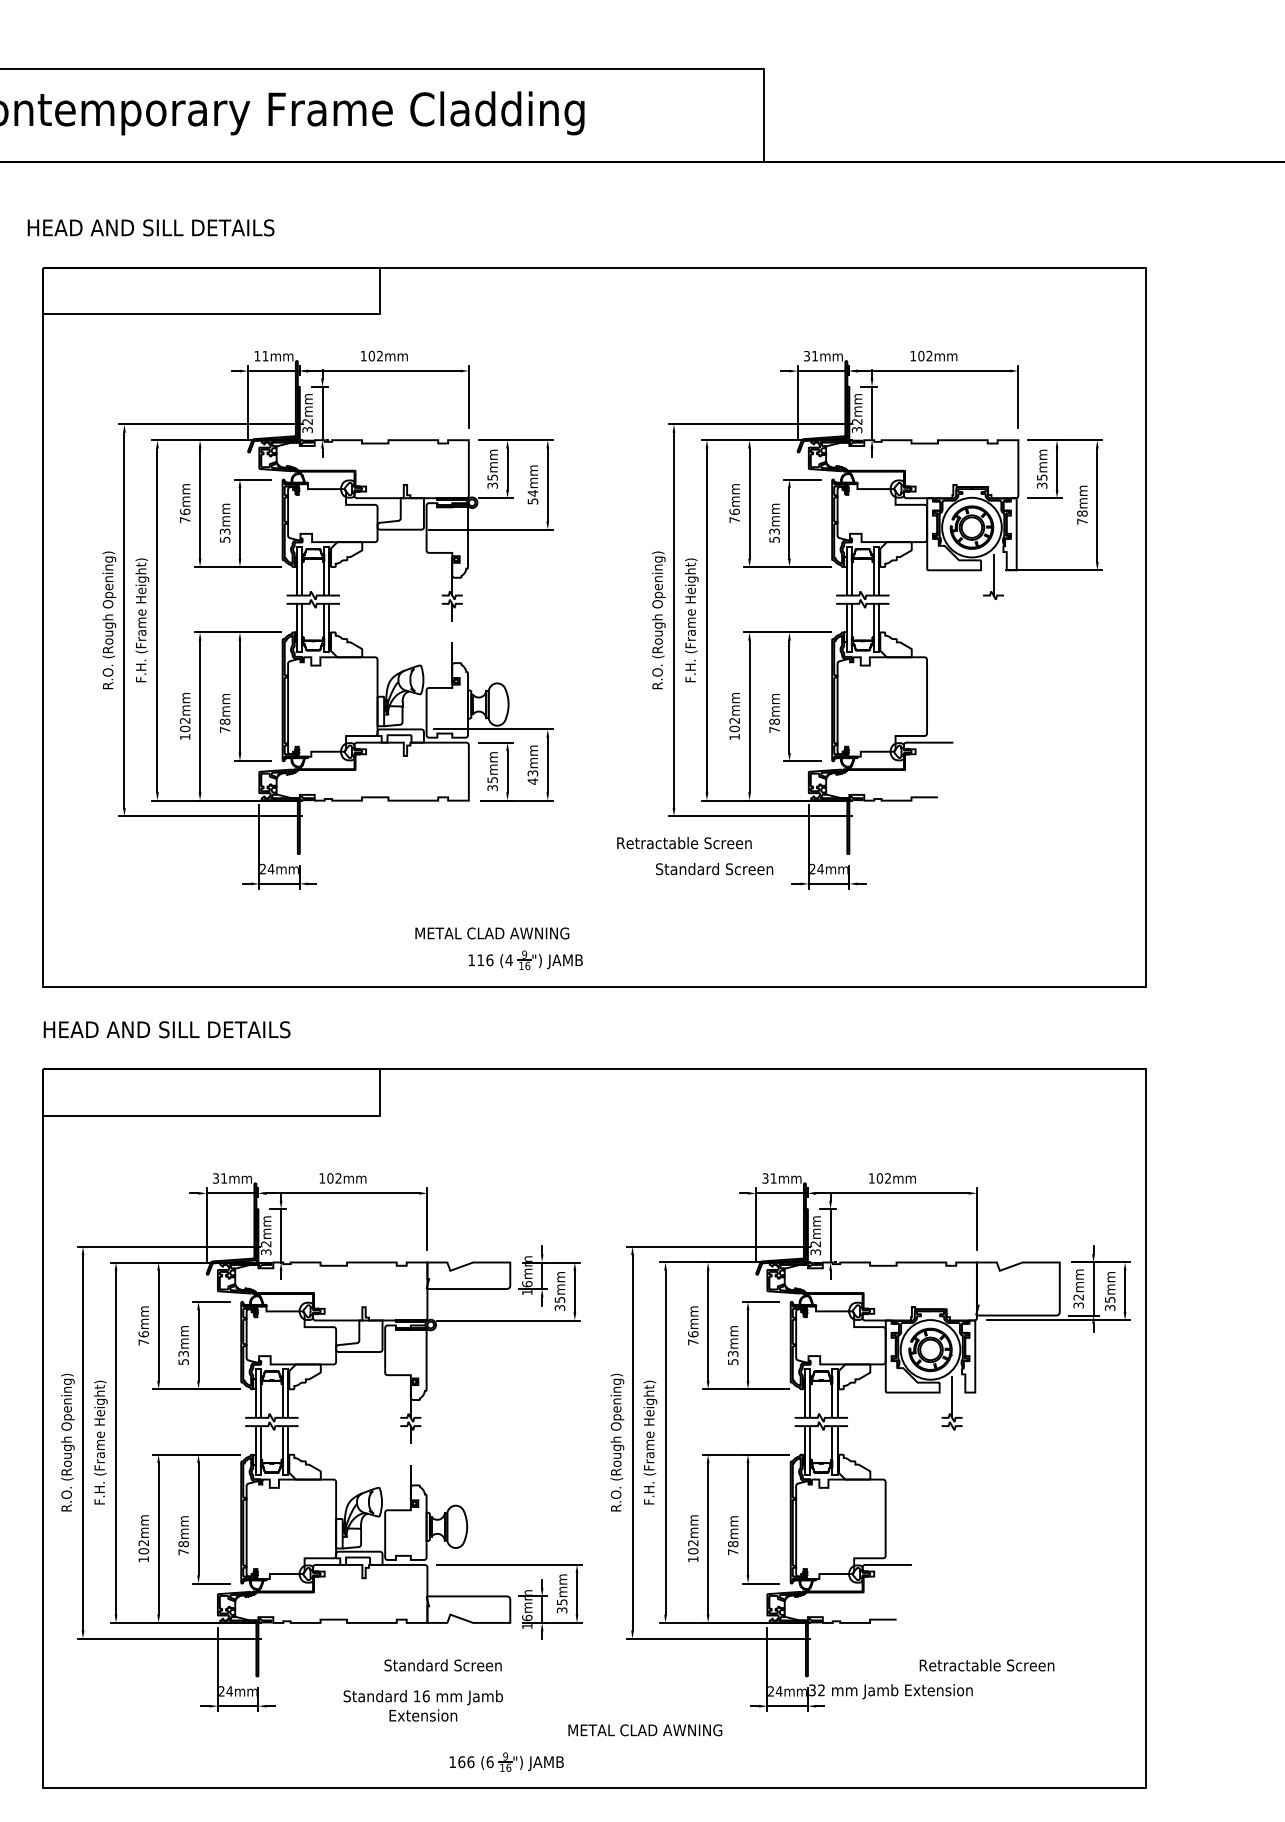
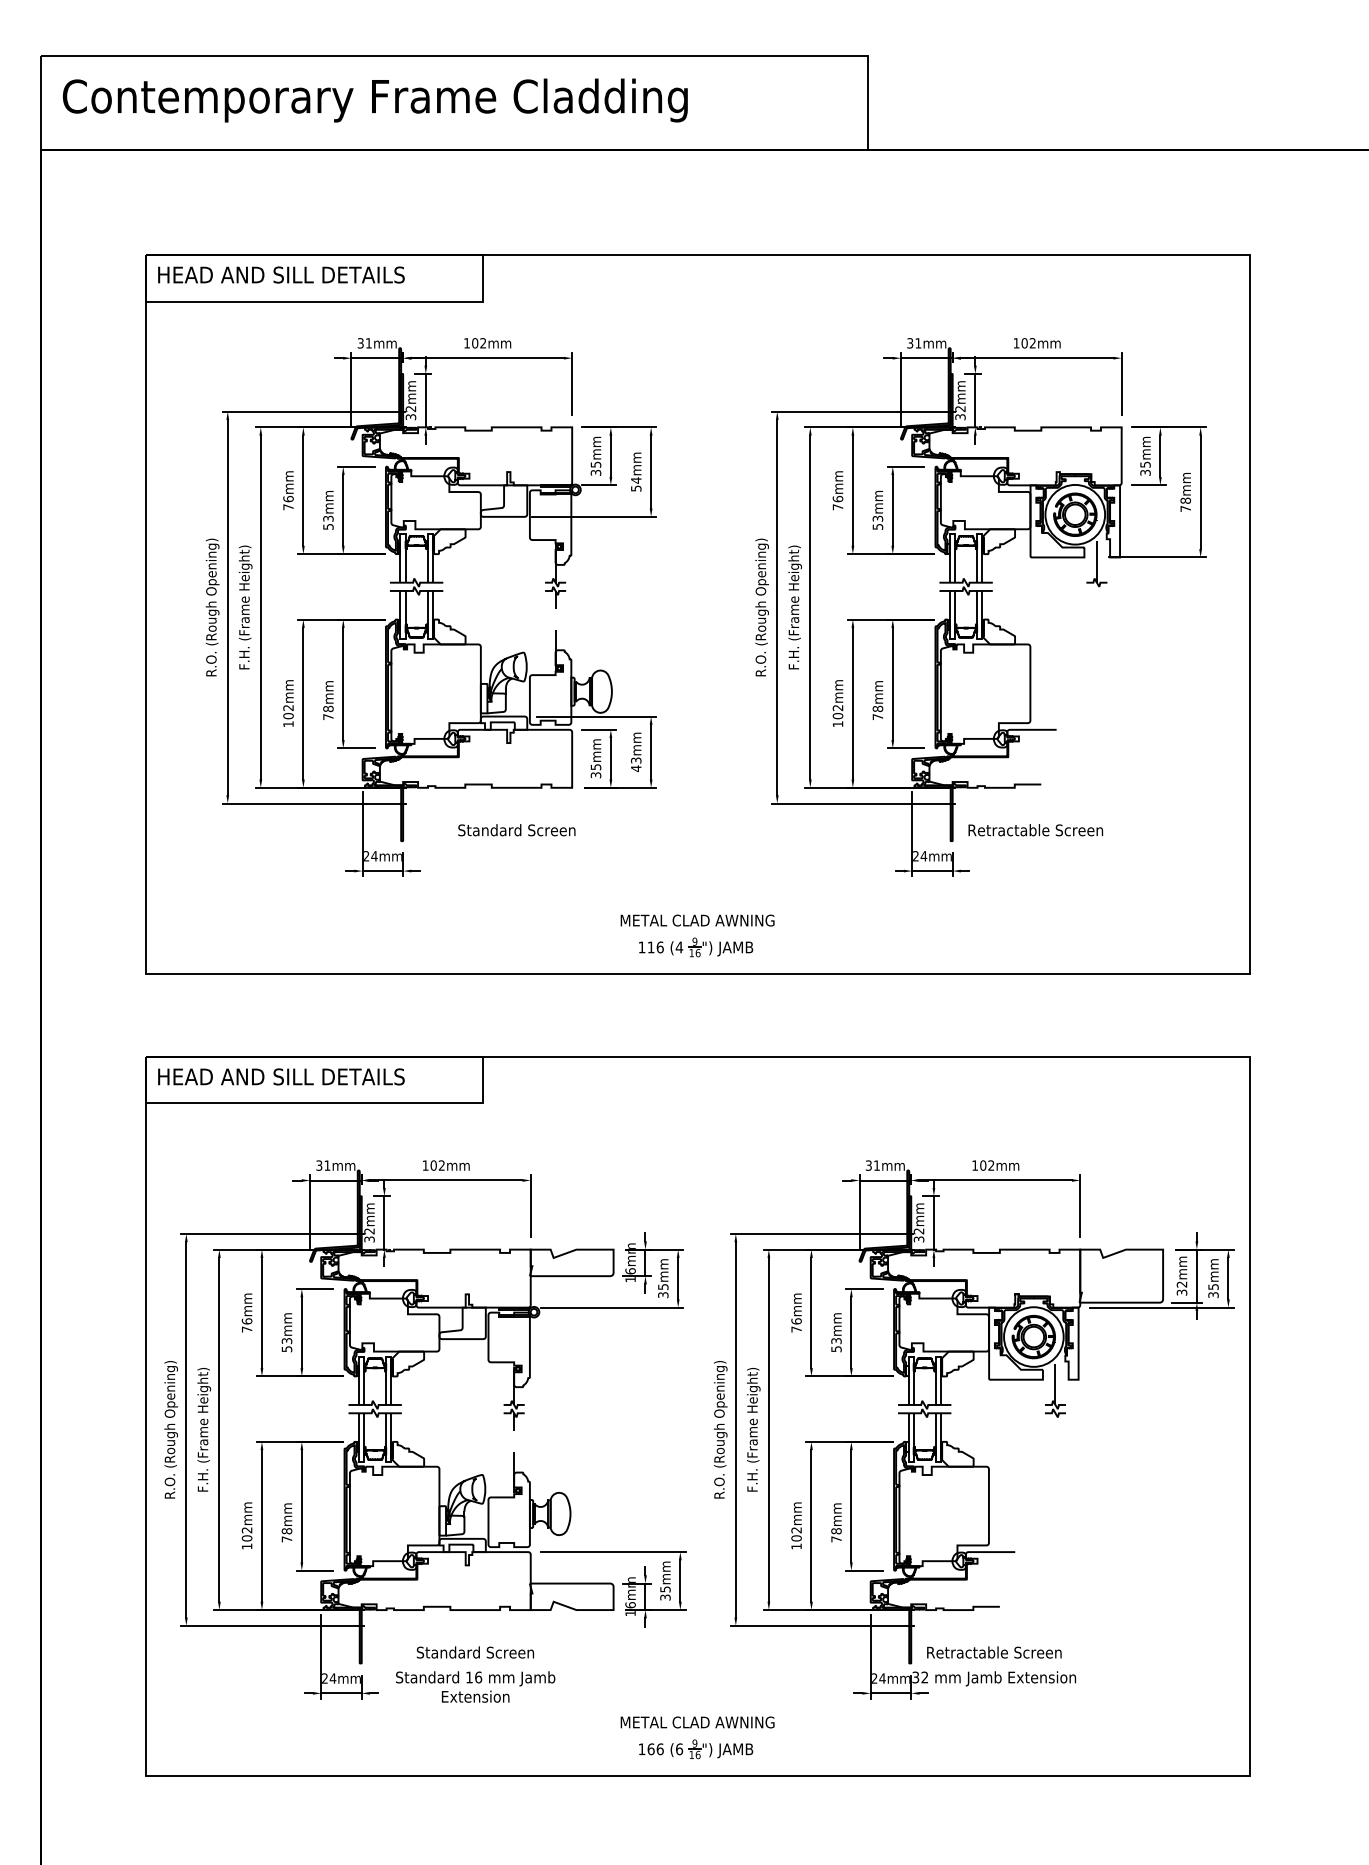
text: (151, 227) -> (281, 274), moved
text: (257, 356) -> (360, 343), 11mm -> 31mm
text: (684, 843) -> (1035, 830), moved
text: (714, 869) -> (516, 830), moved
text: (492, 933) -> (697, 920), moved
part: (526, 960) -> (696, 947), moved
text: (167, 1029) -> (281, 1076), moved
text: (443, 1665) -> (475, 1652), moved
text: (987, 1665) -> (994, 1652), moved
text: (423, 1705) -> (475, 1686), moved
text: (645, 1730) -> (697, 1722), moved
part: (507, 1762) -> (696, 1749), moved

